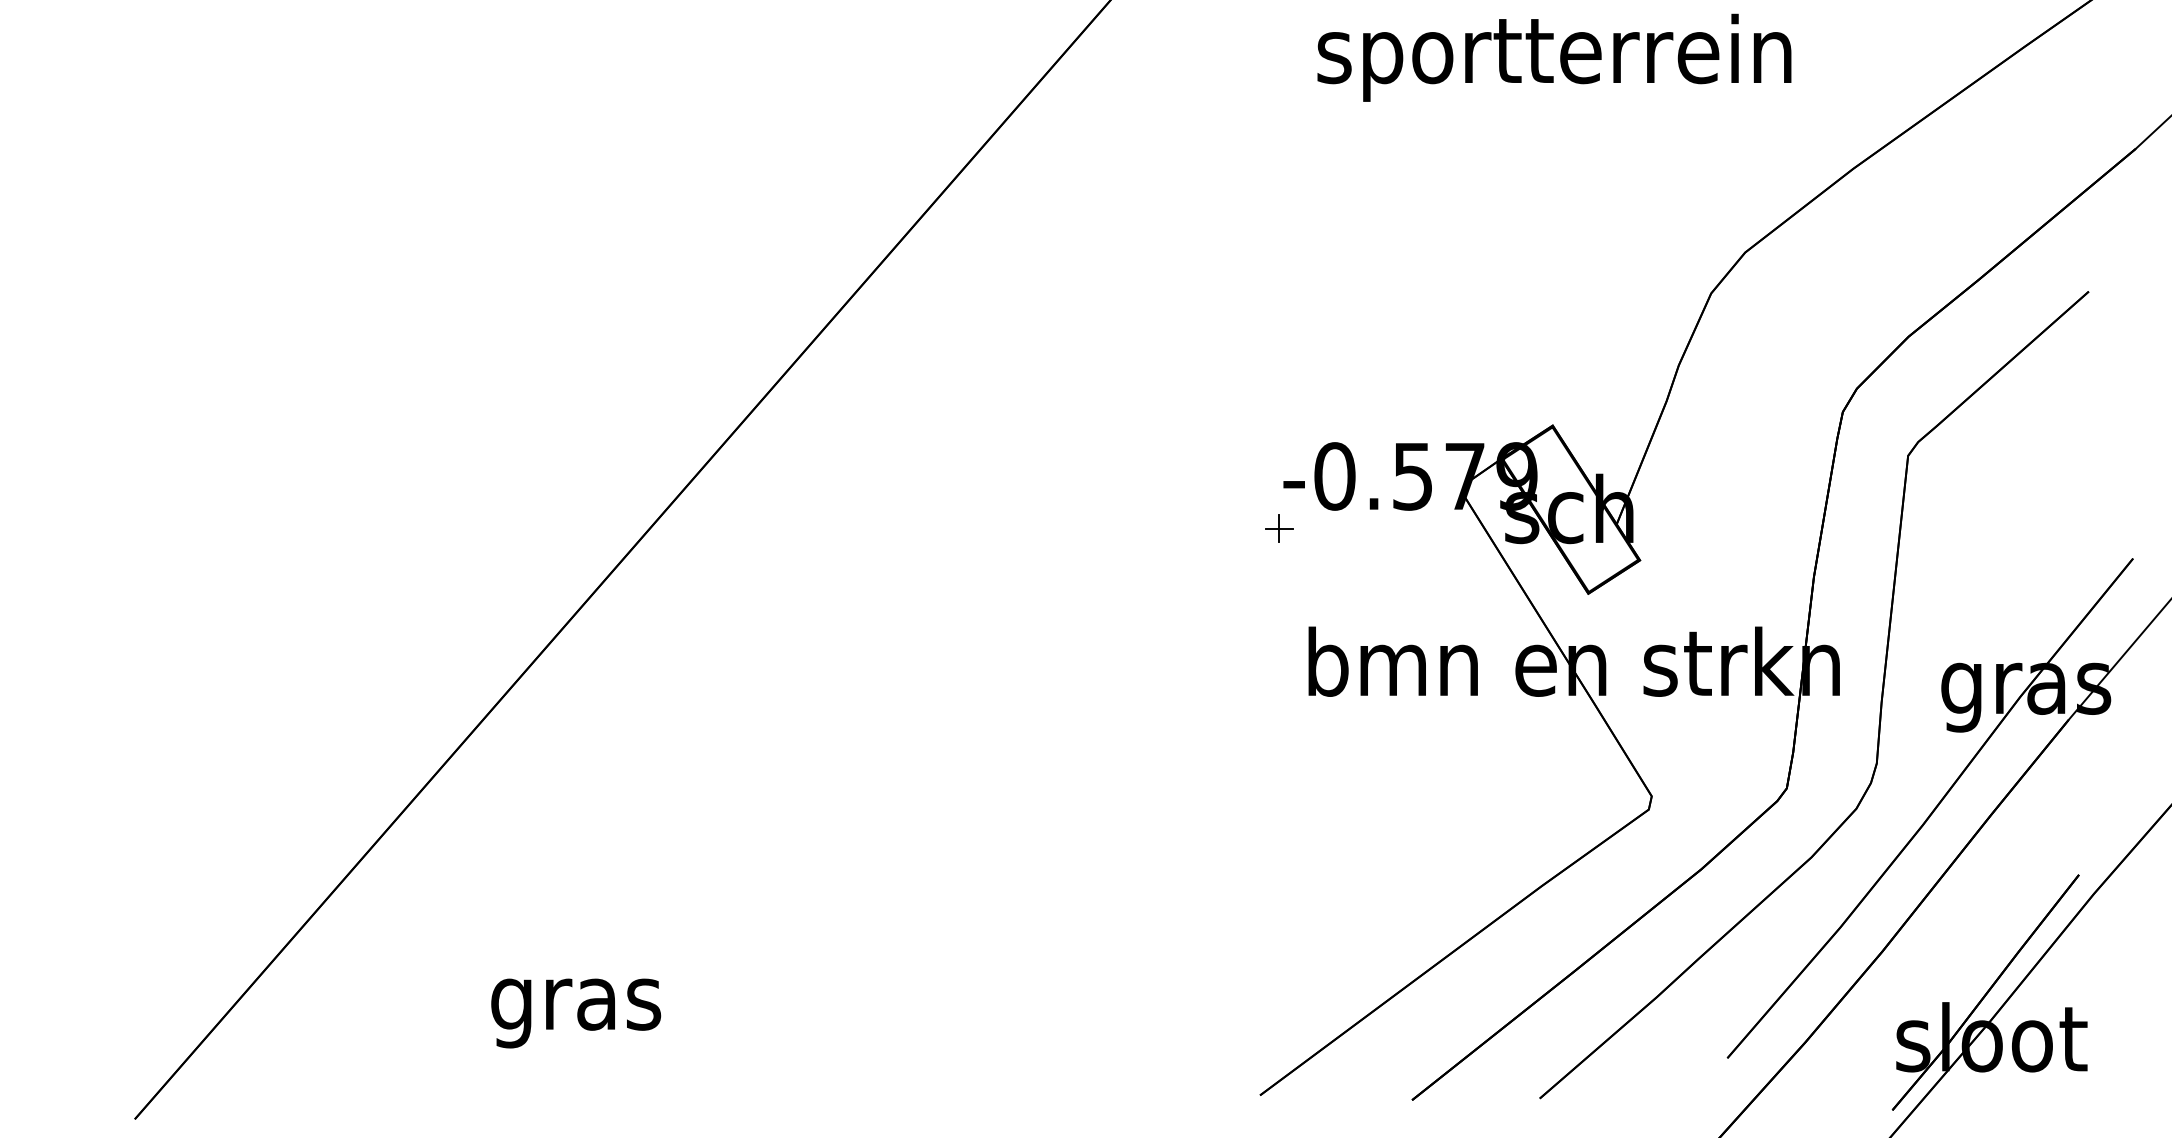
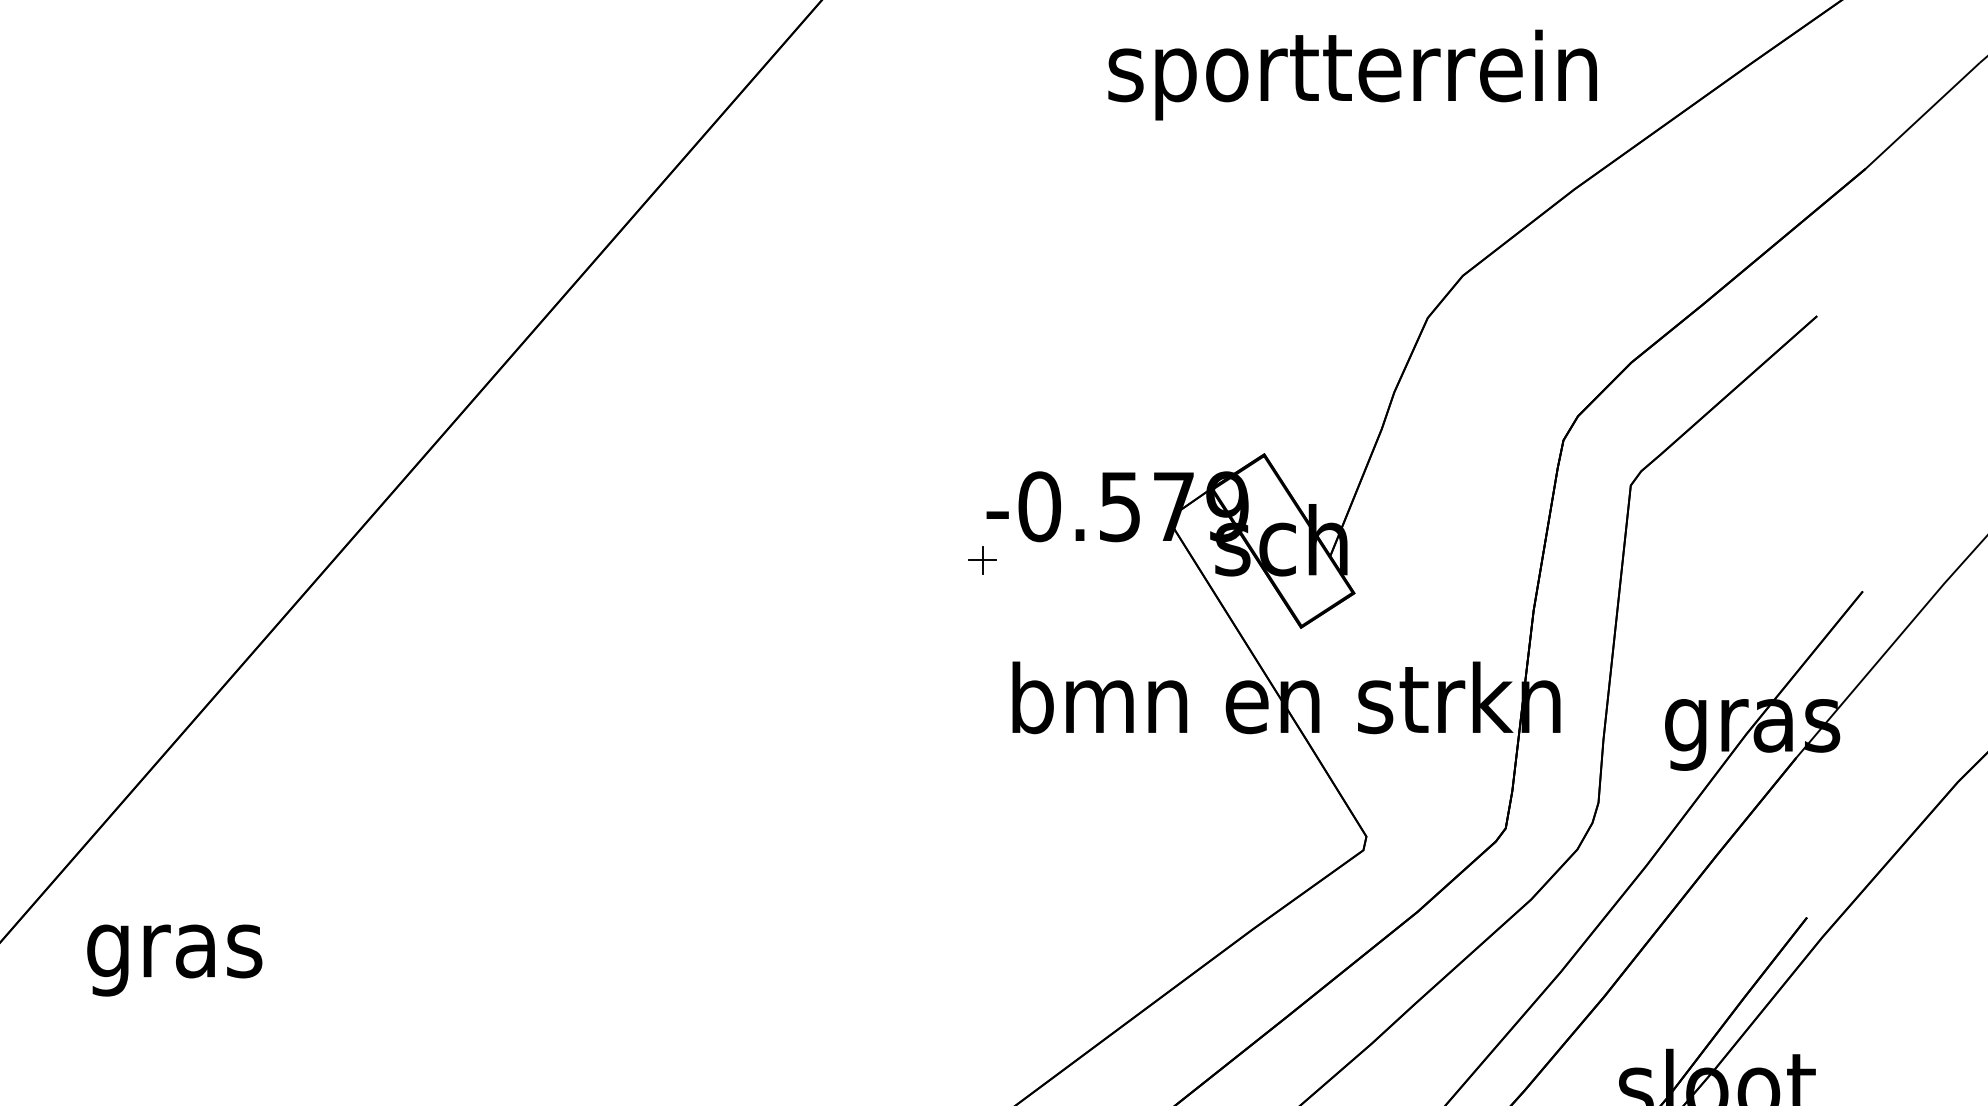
text: (1554, 57) -> (1352, 74), moved
text: (576, 1013) -> (175, 960), moved

